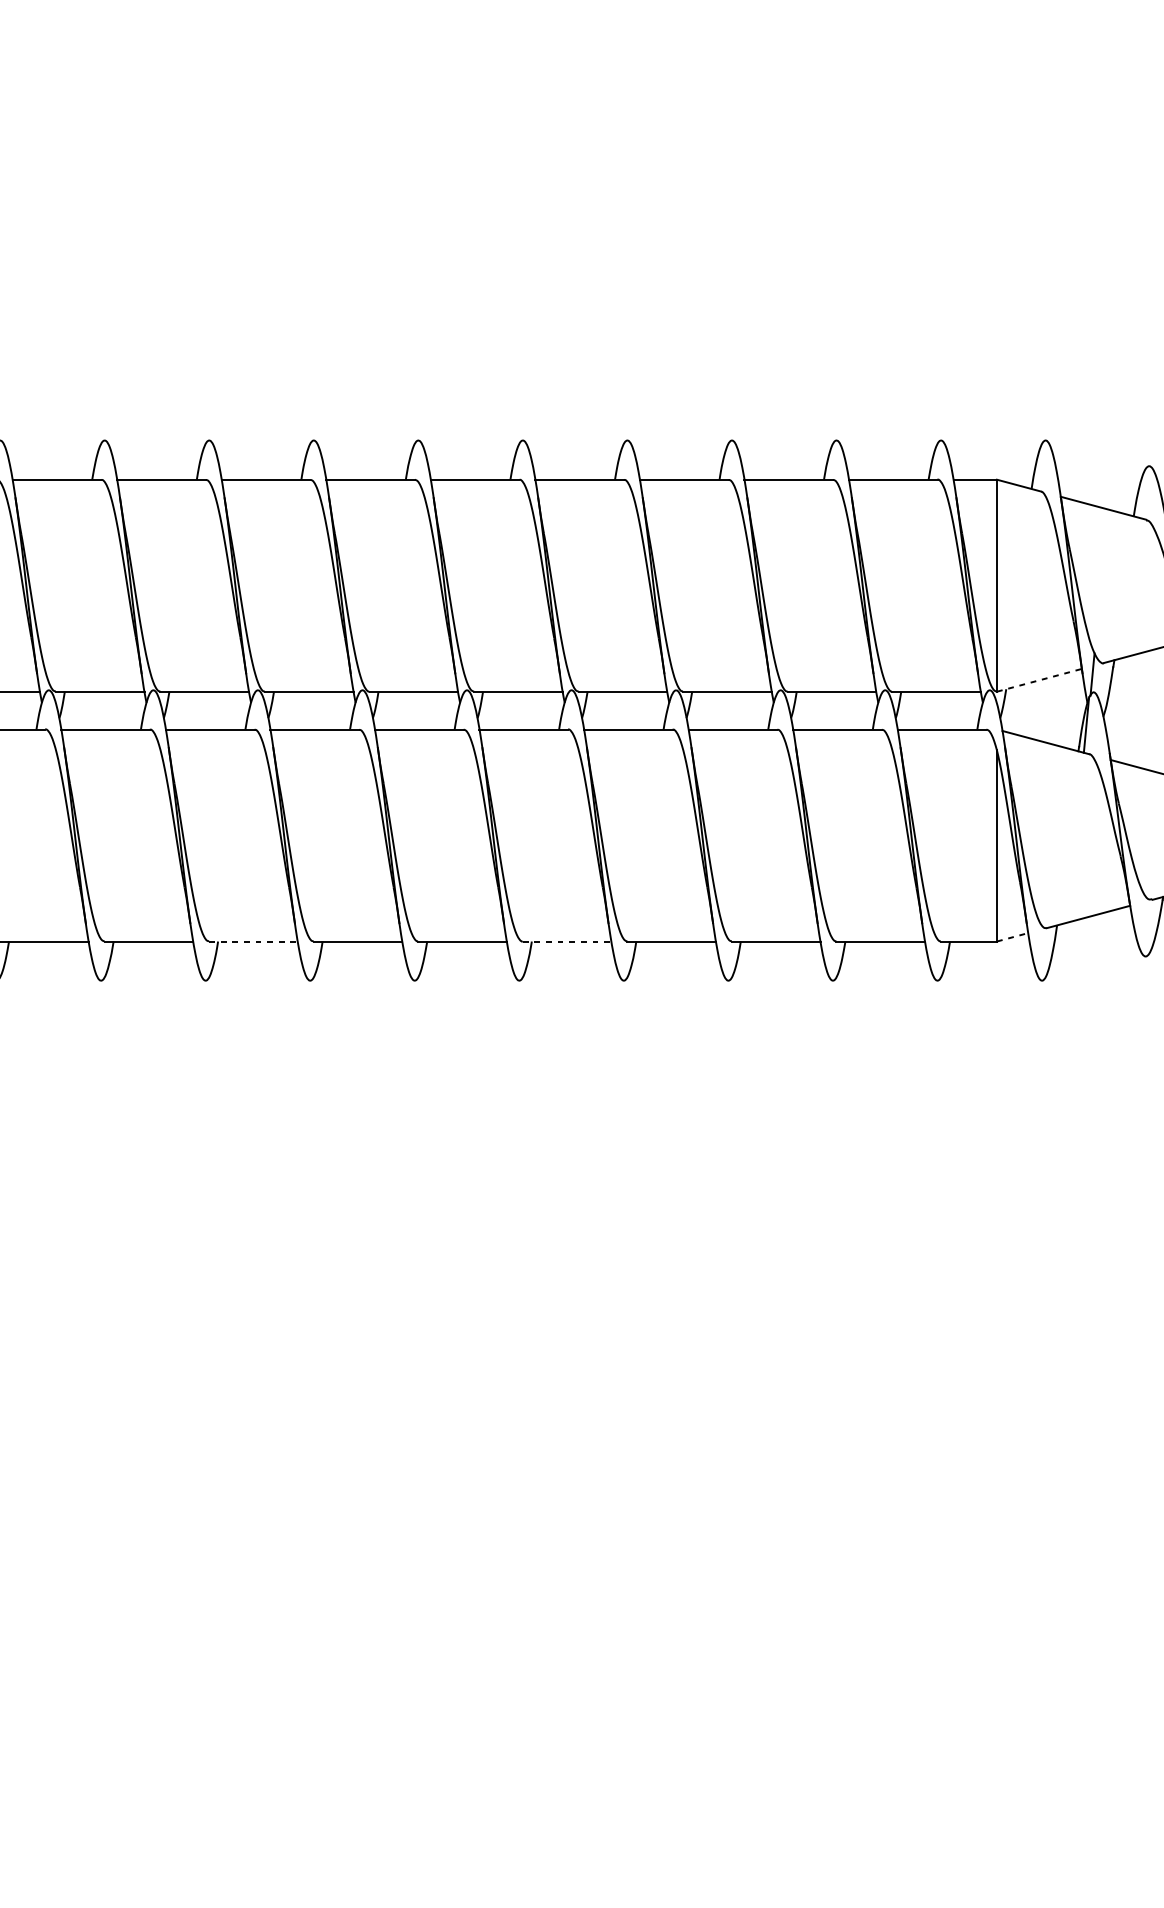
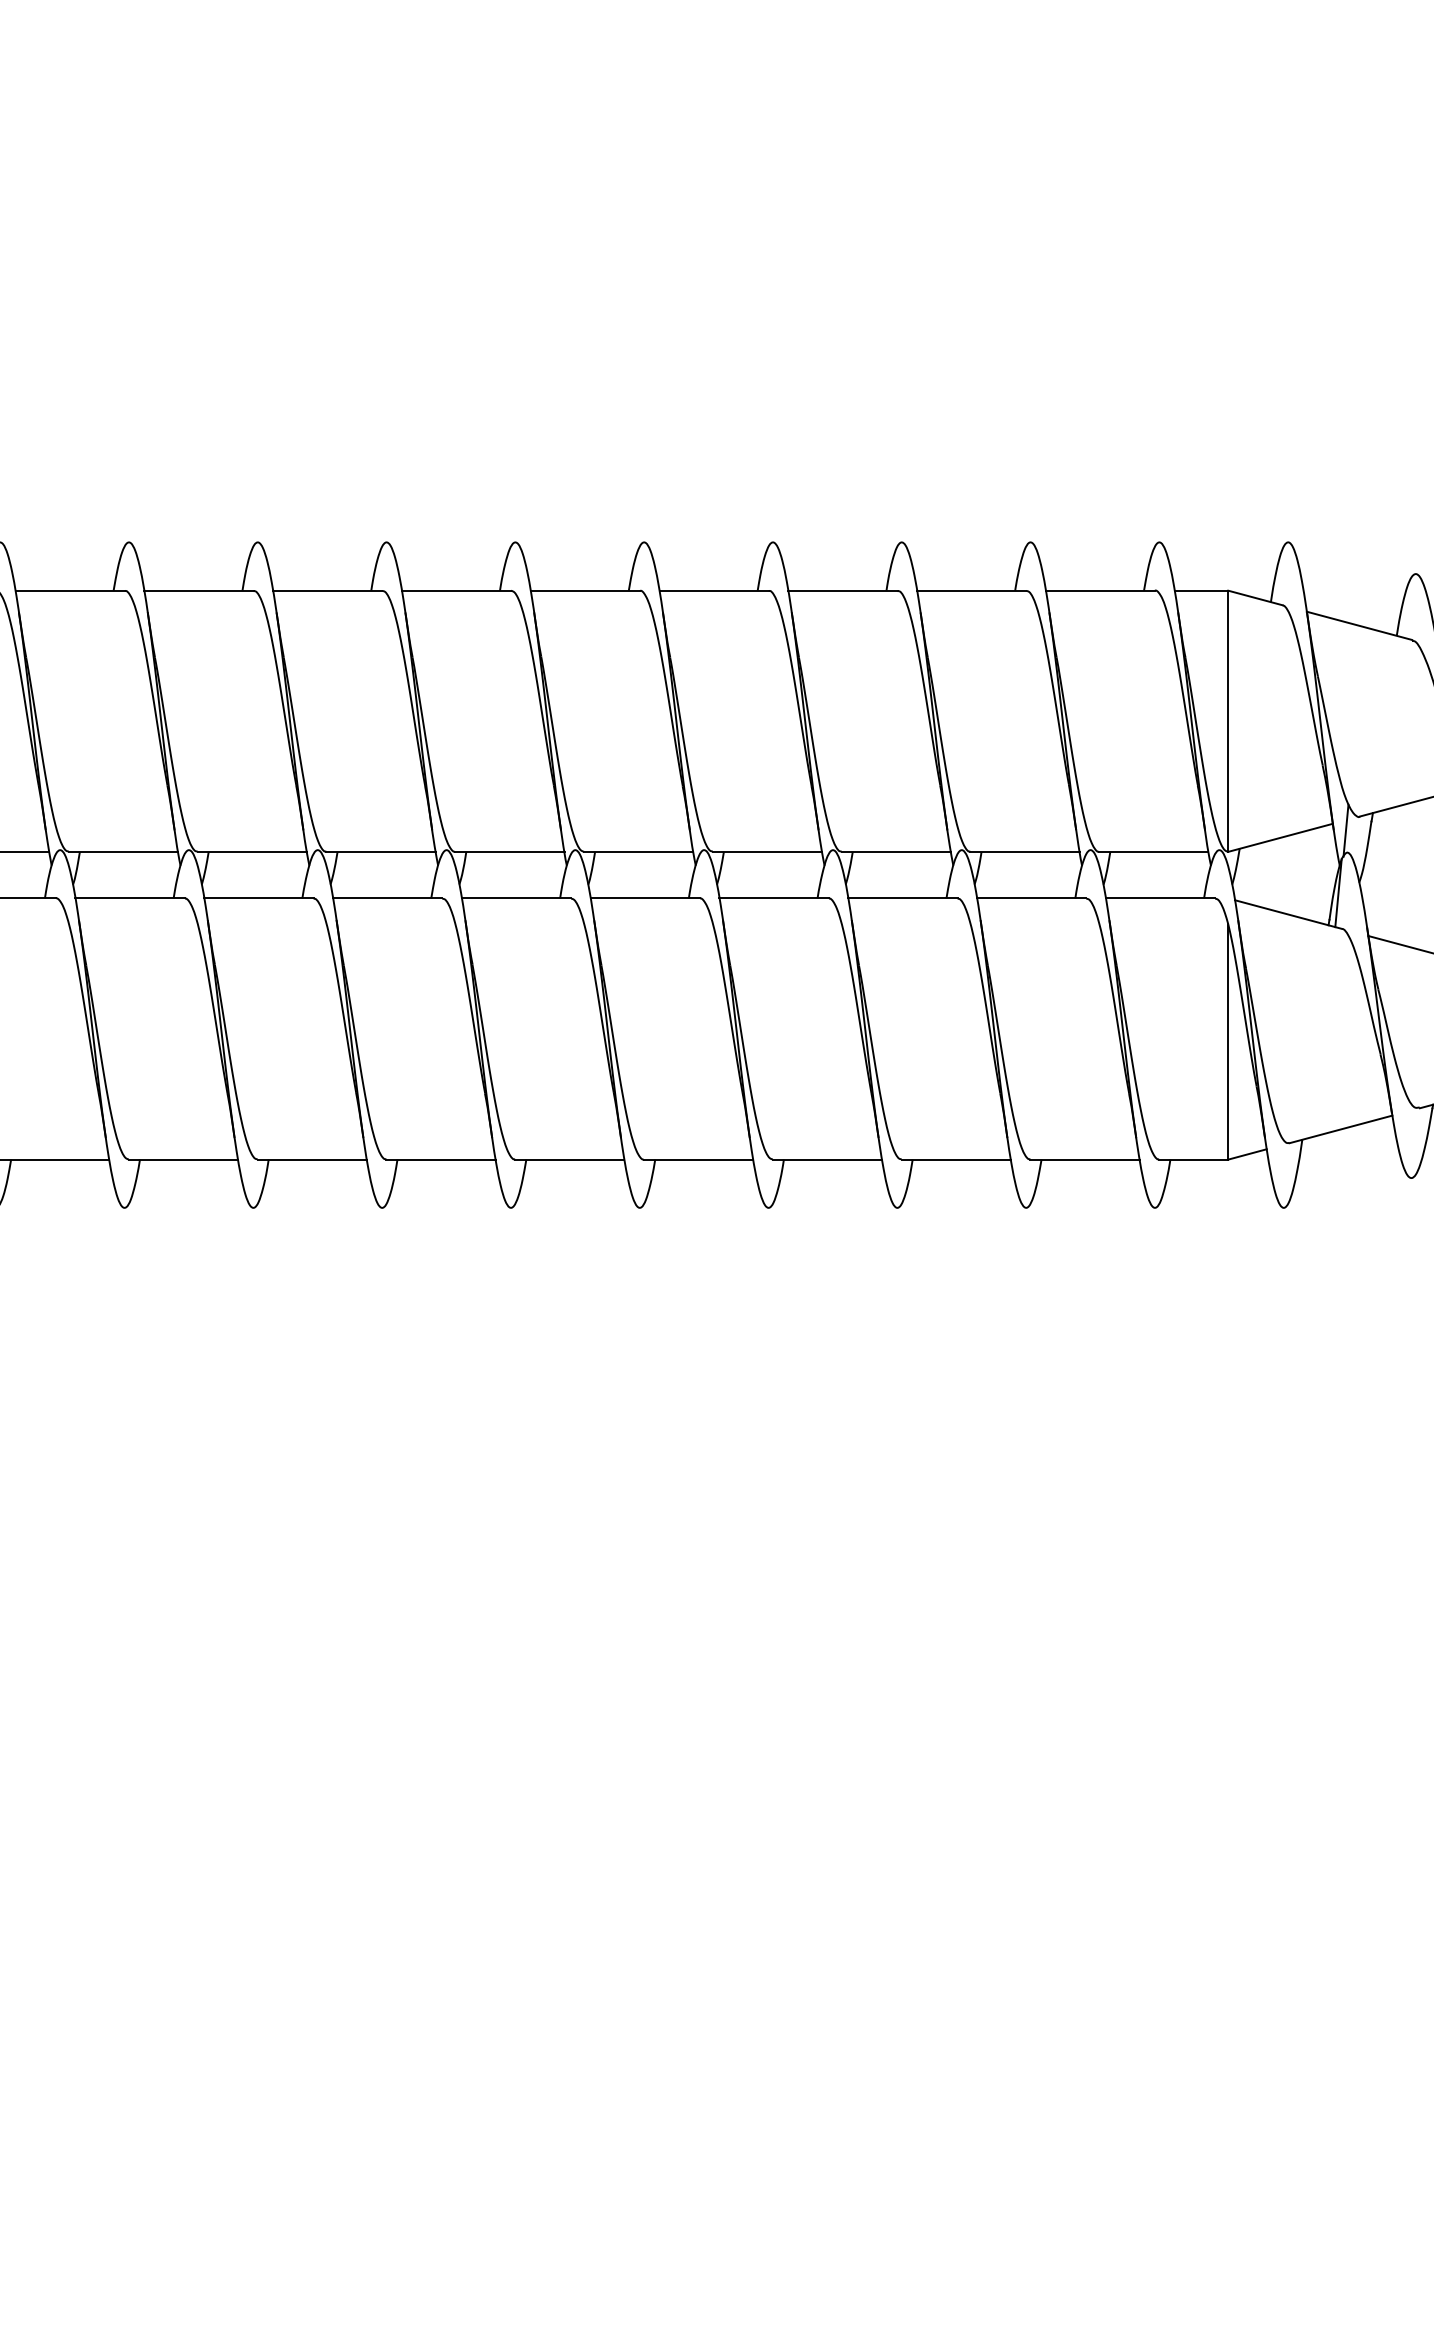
line: (1040, 680) -> (1281, 837), dashed -> solid
line: (1012, 937) -> (1247, 1154), dashed -> solid
line: (253, 941) -> (312, 1159), dashed -> solid
line: (566, 941) -> (698, 1159), dashed -> solid

